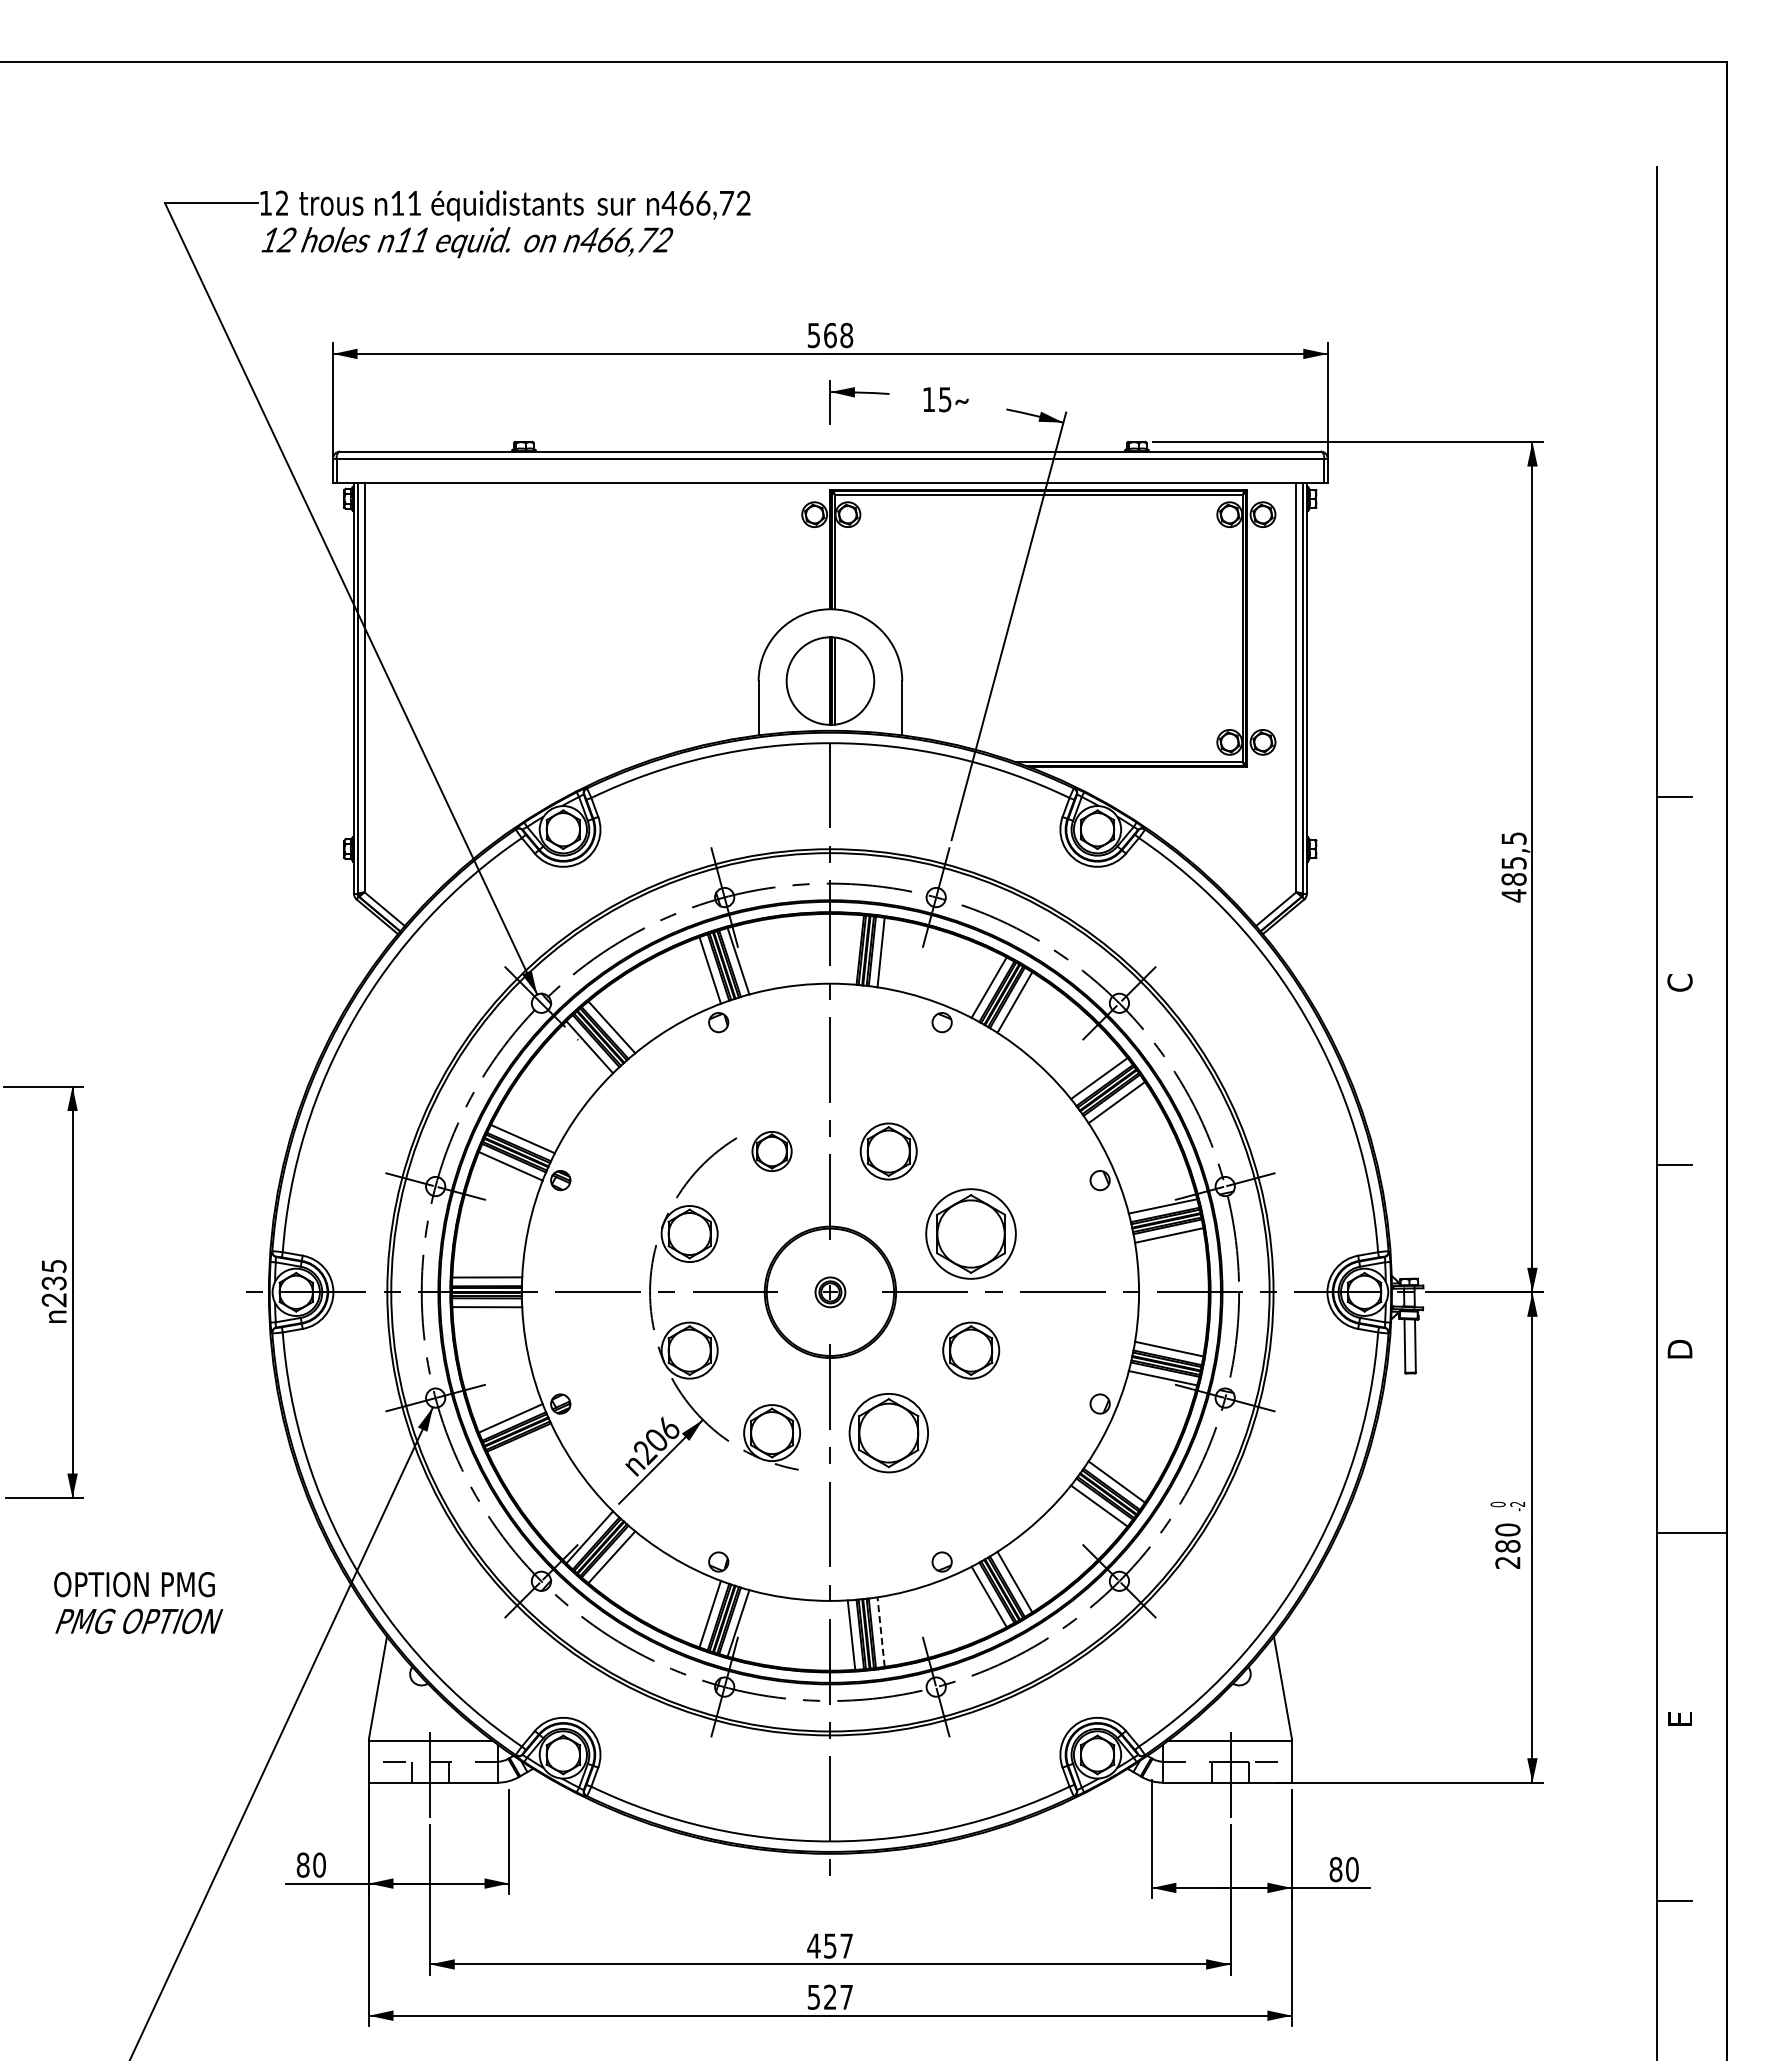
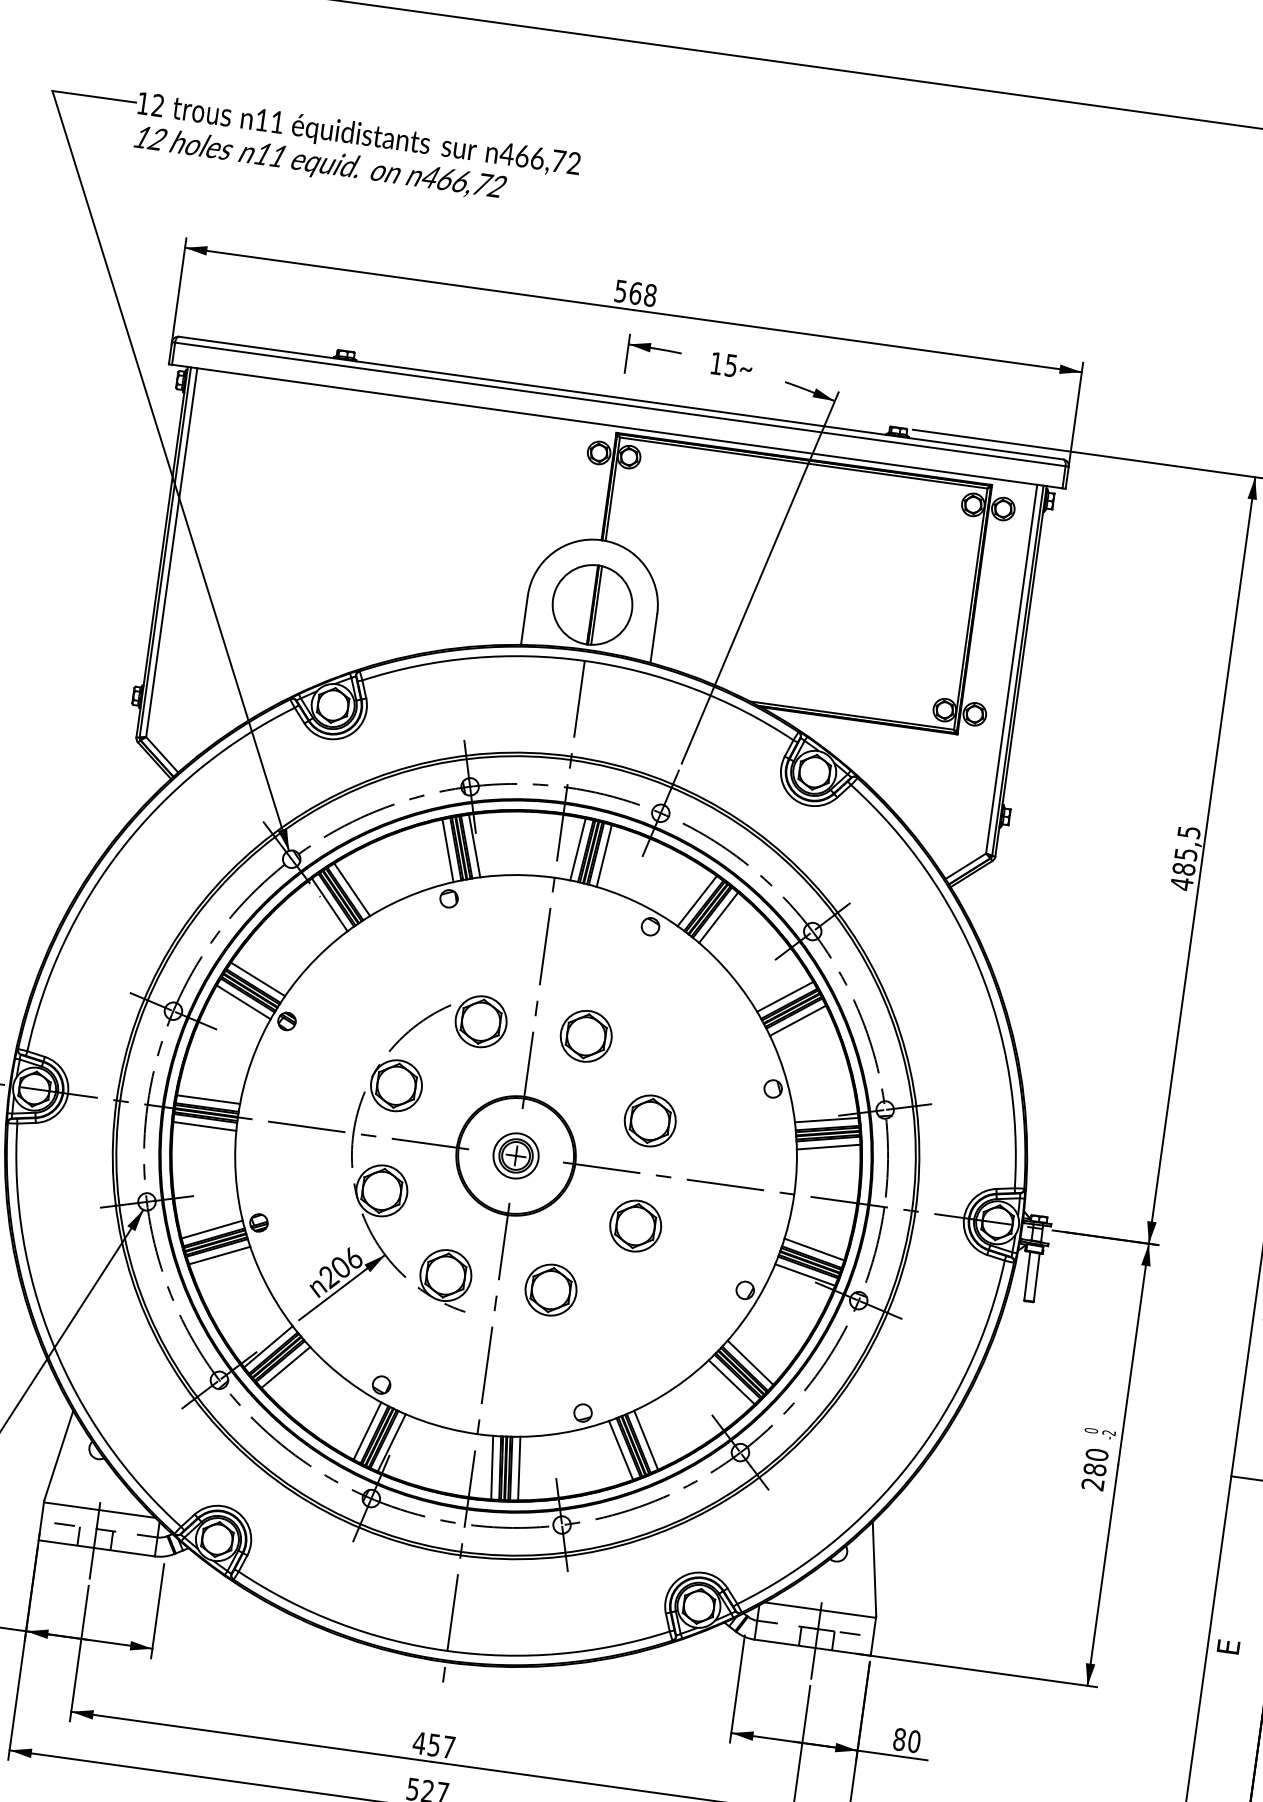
line: (851, 949) -> (577, 849), added
part: (771, 1151) -> (480, 1021), size x1.43
part: (971, 1233) -> (650, 1120), size x0.62
part: (830, 1292) -> (516, 1156), size x1.67
part: (888, 1432) -> (550, 1289), size x0.71
line: (523, 1445) -> (220, 1255), added
line: (881, 1632) -> (519, 1469), dashed -> solid

